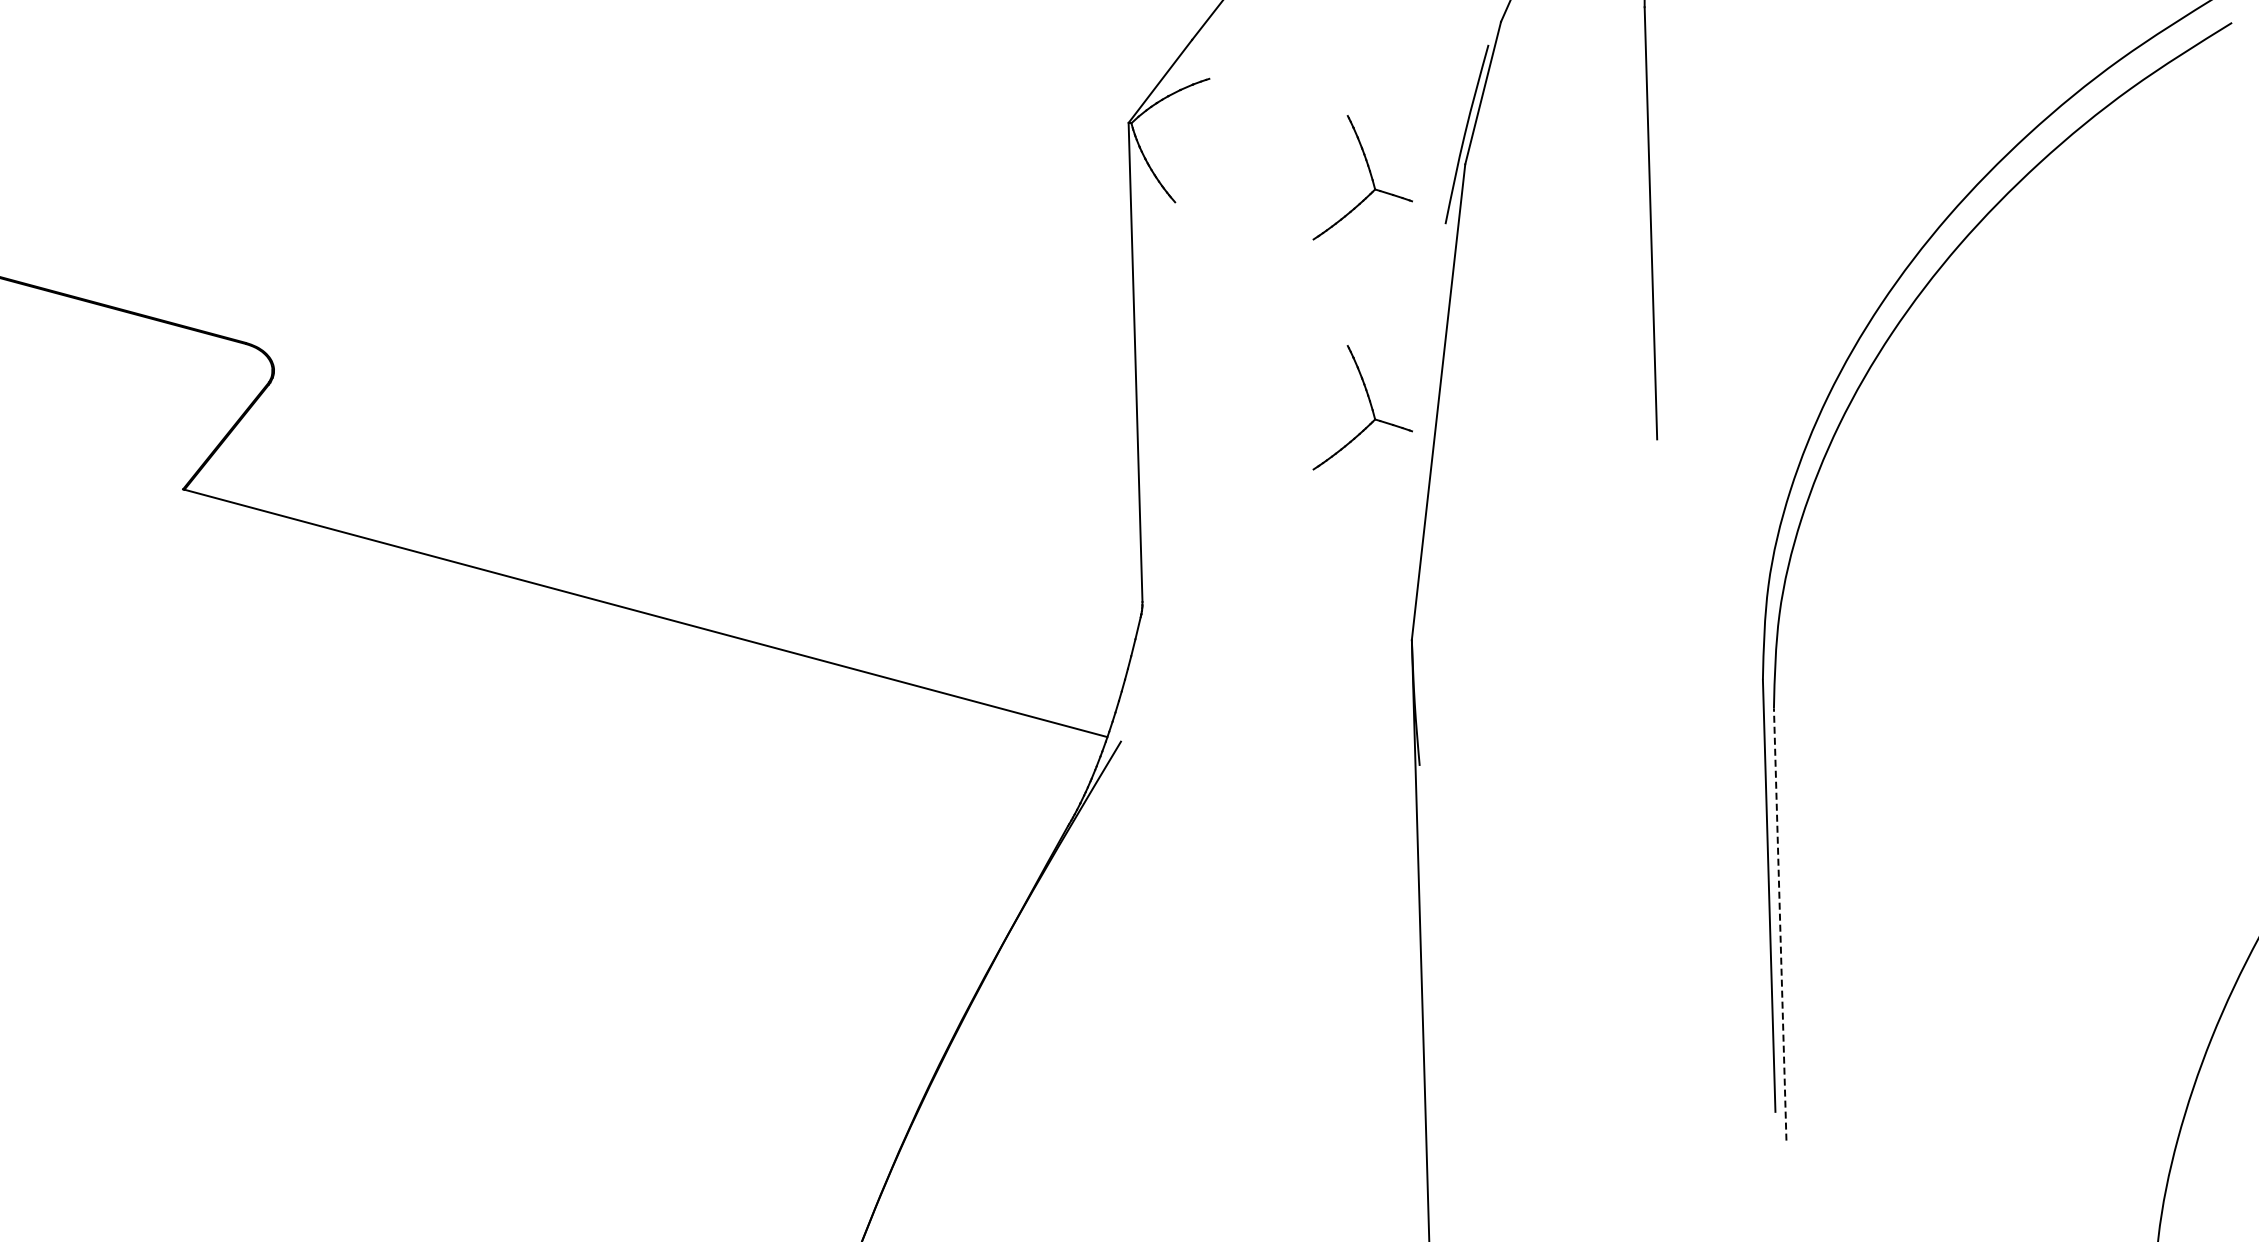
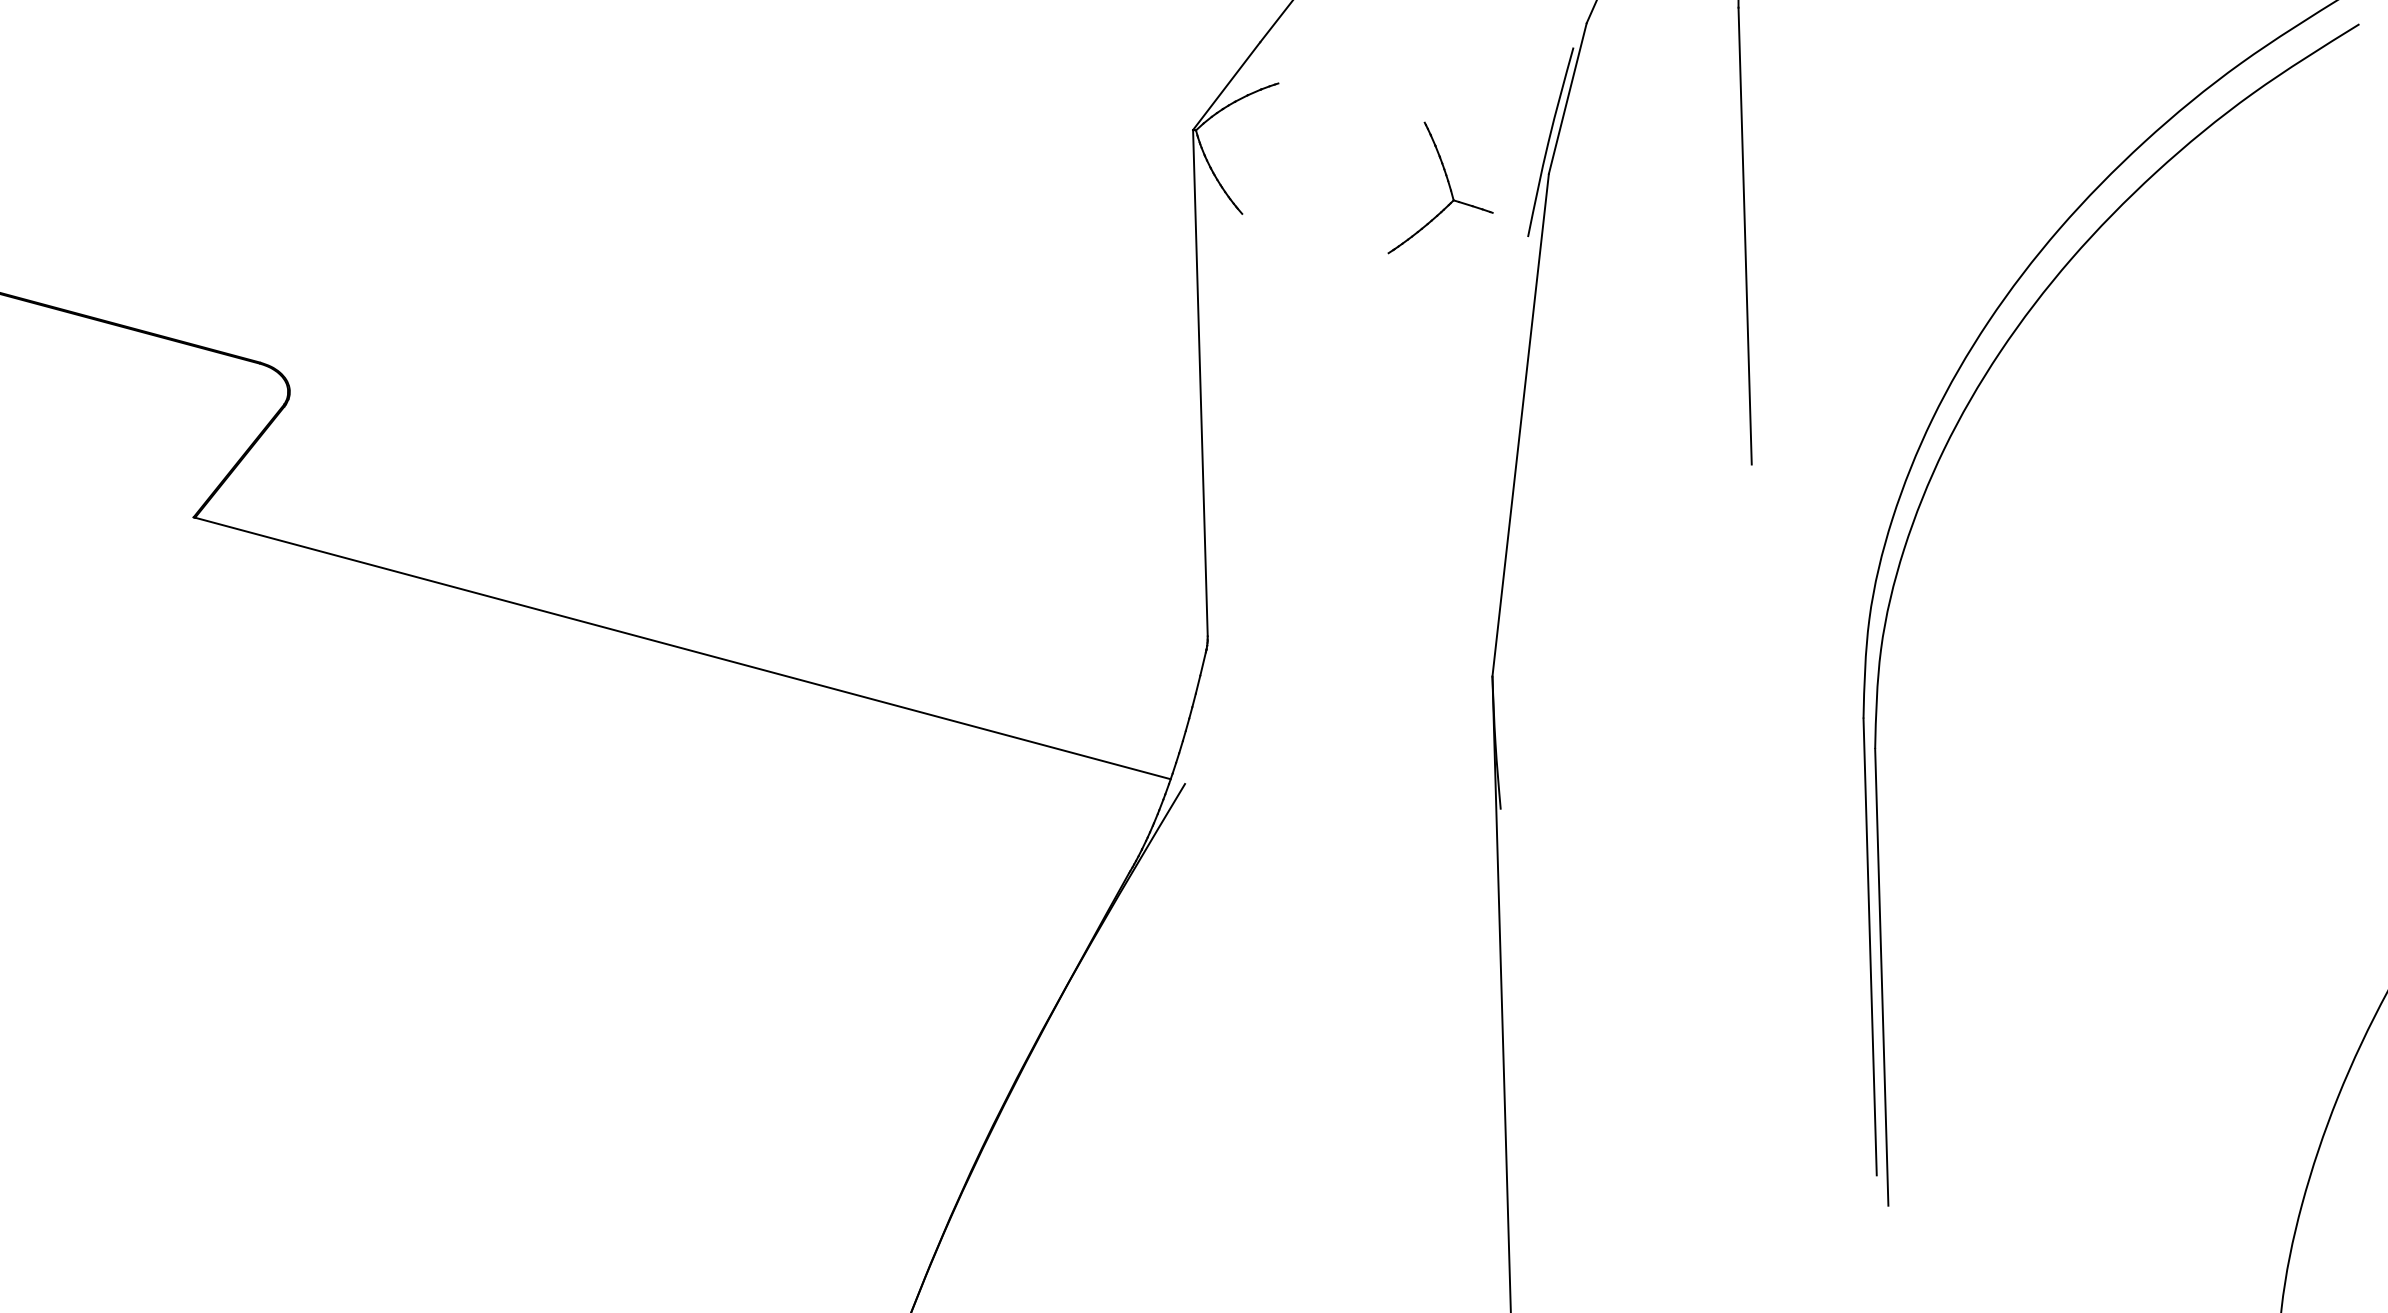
part: (1370, 407) -> (1448, 430), removed
line: (1780, 924) -> (1882, 977), dashed -> solid

